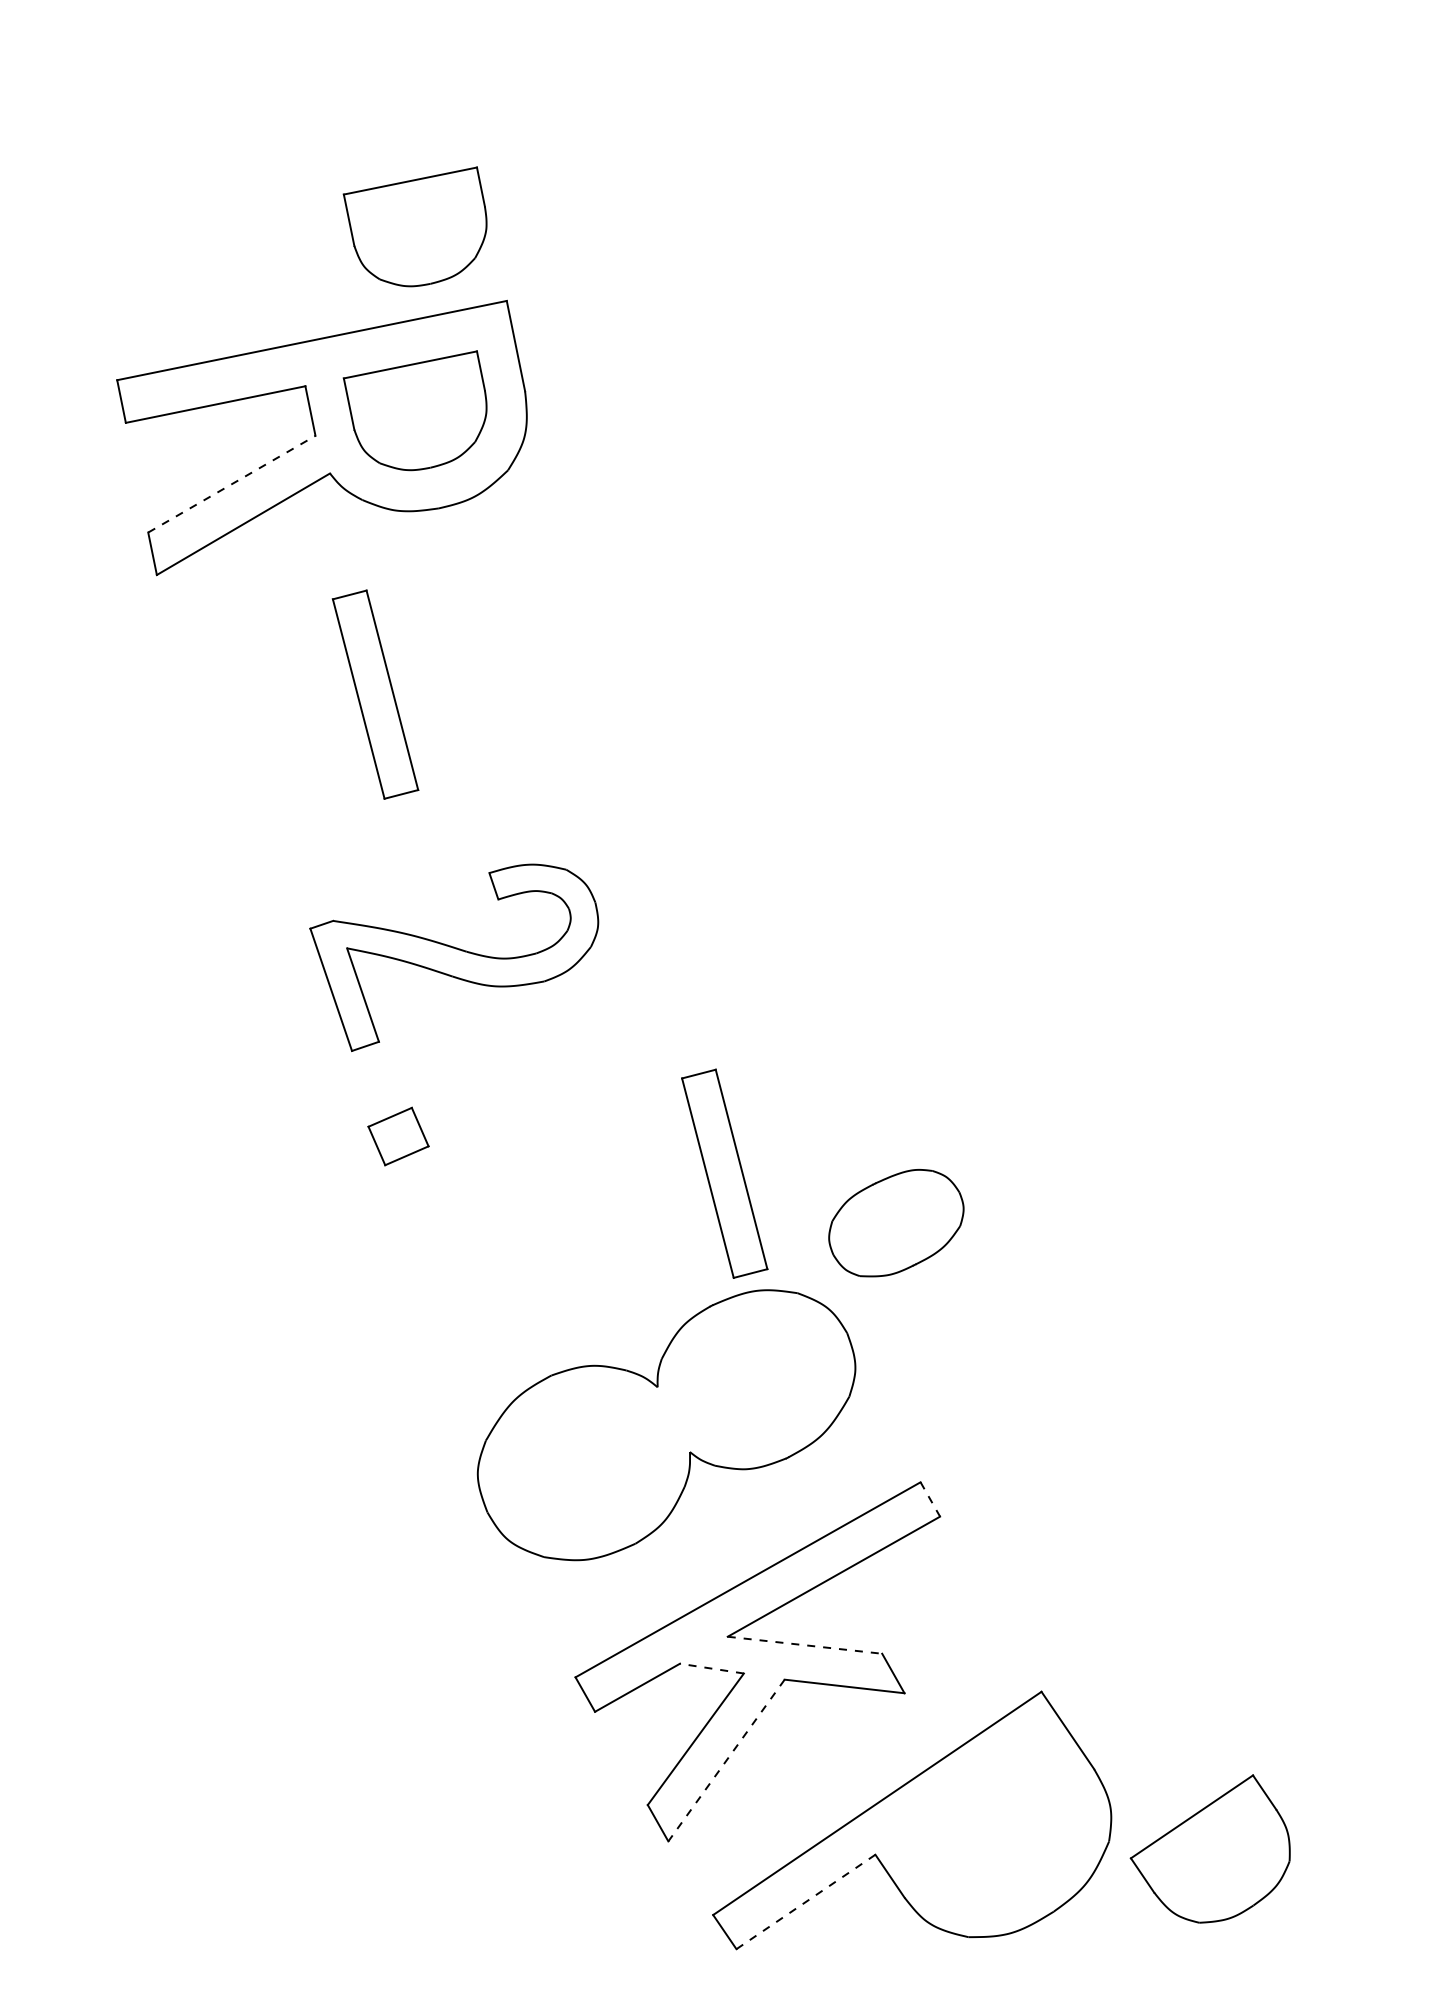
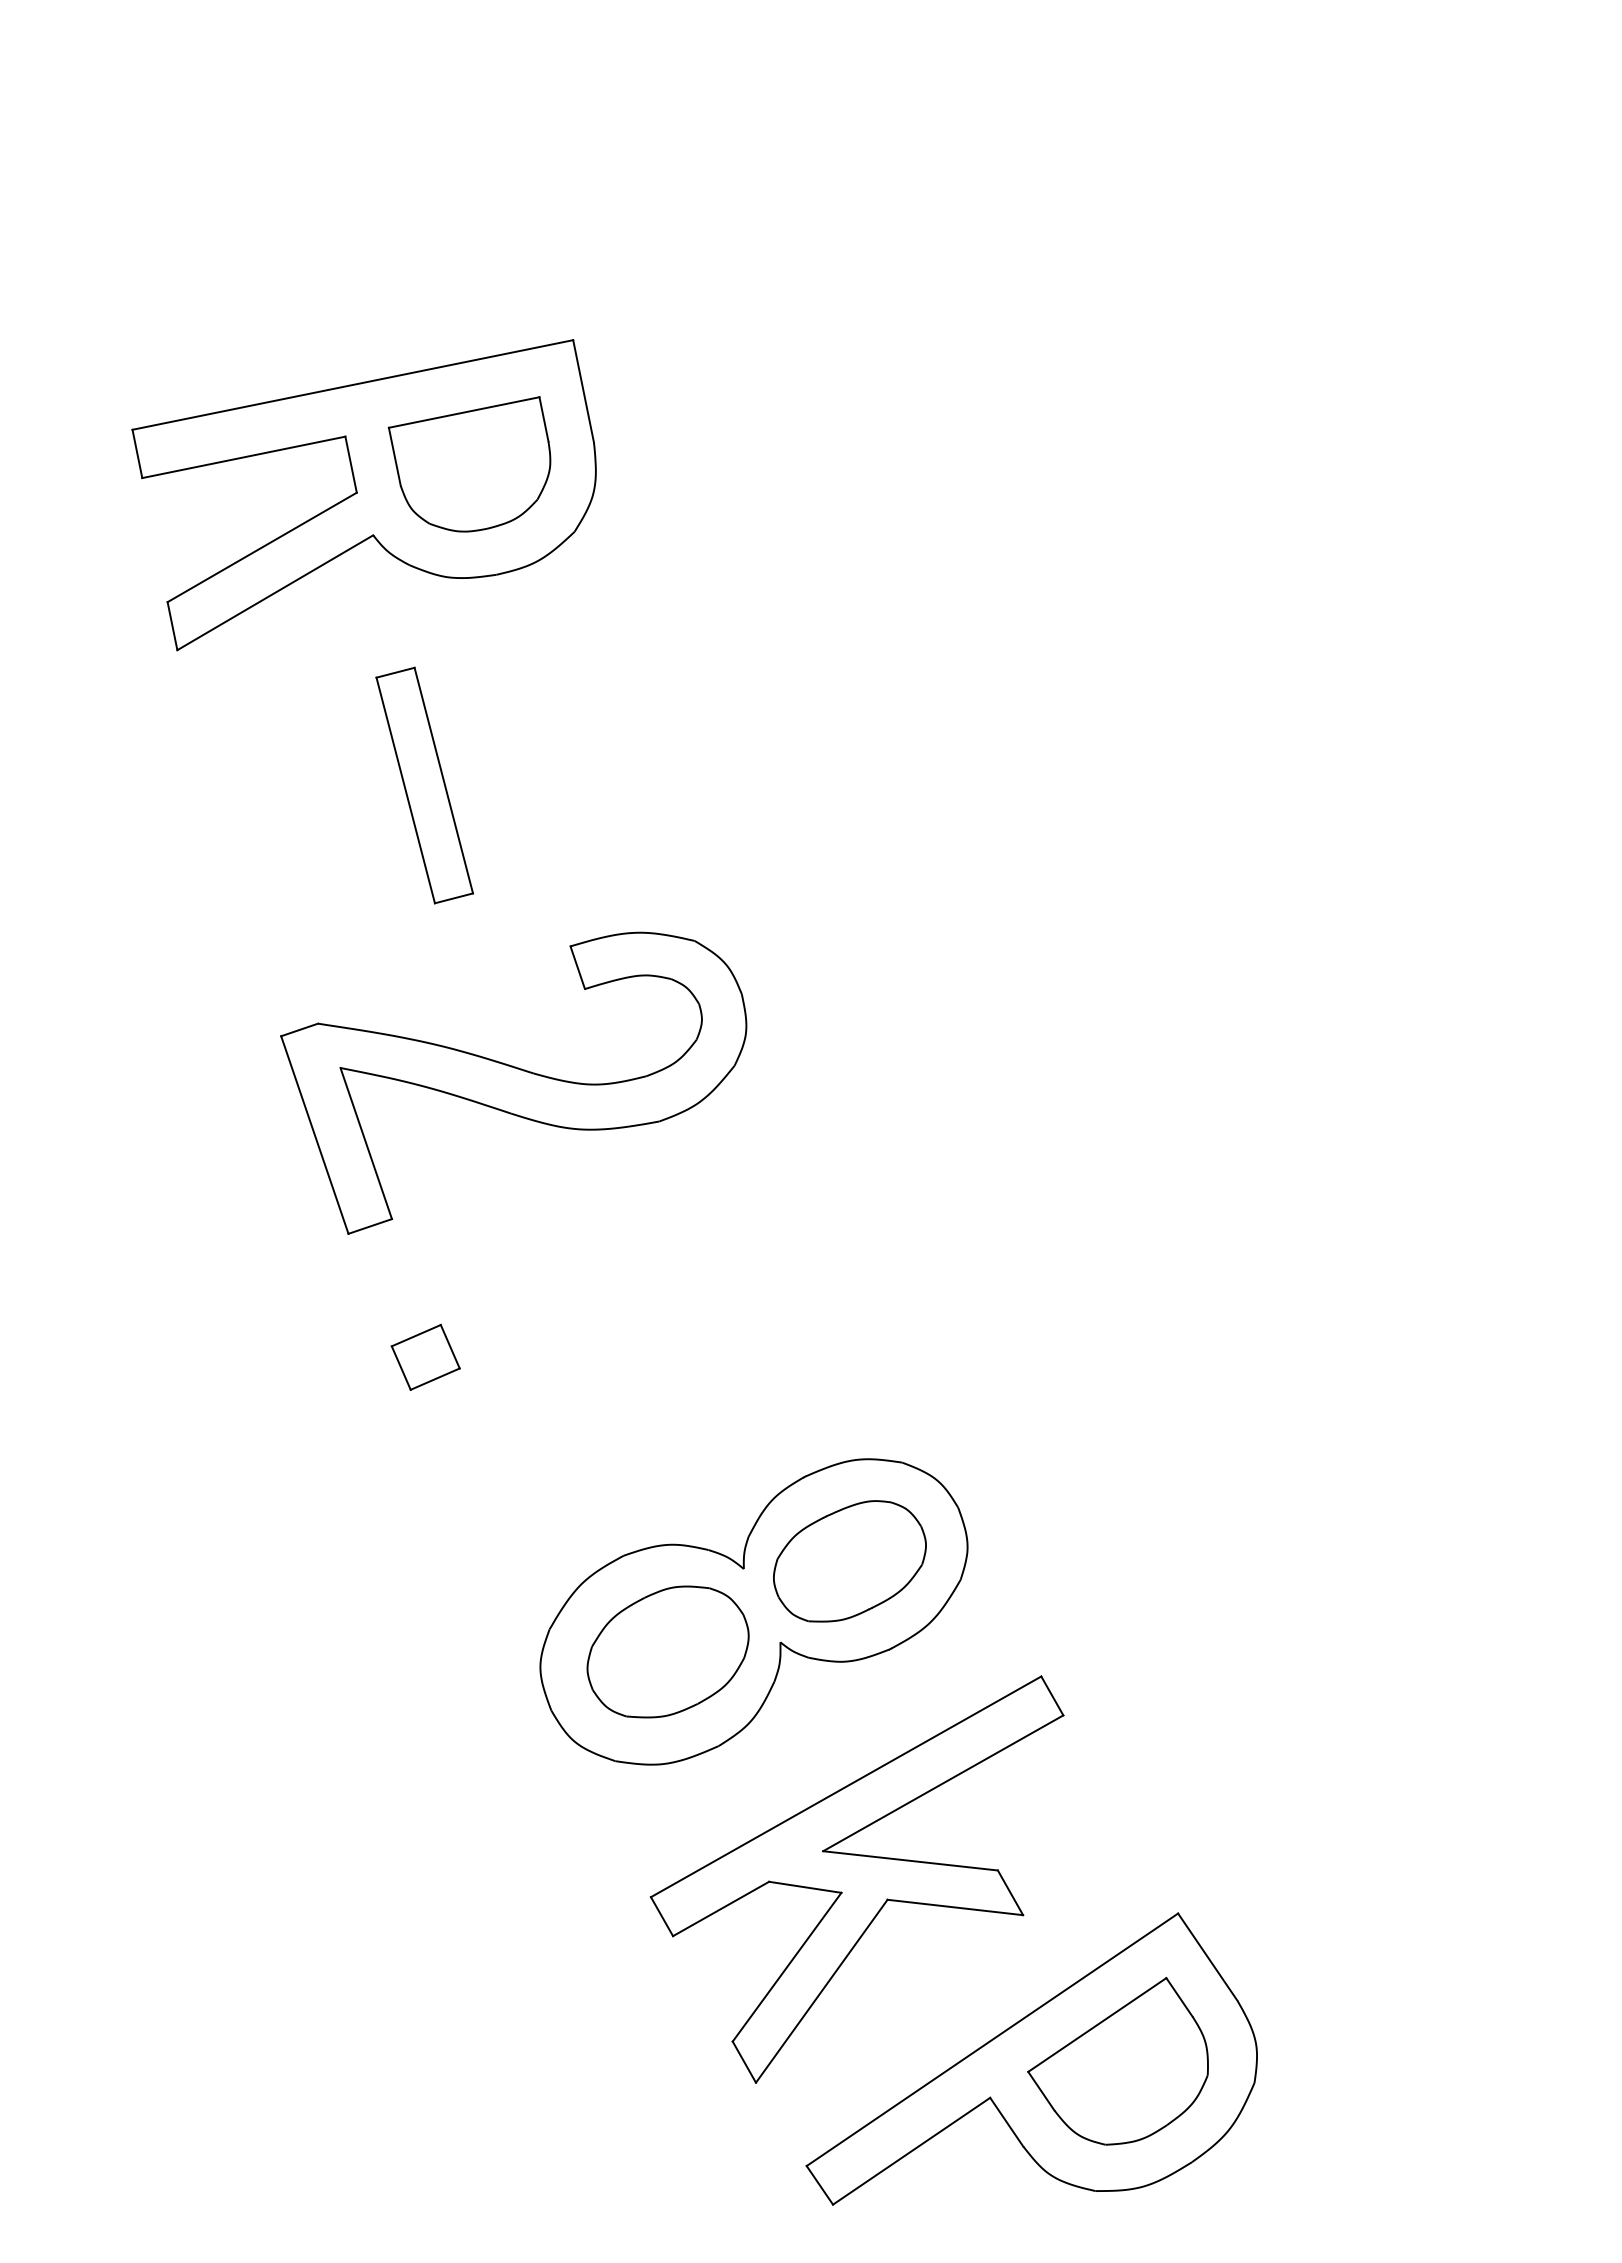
part: (415, 227) -> (469, 256), removed
line: (232, 484) -> (262, 547), dashed -> solid
part: (454, 957) -> (513, 1082), size x1.43
part: (398, 1135) -> (425, 1356), moved
part: (724, 1173) -> (819, 1327), removed
part: (896, 1223) -> (849, 1561), moved
part: (590, 1460) -> (667, 1651), added
line: (930, 1499) -> (1052, 1696), dashed -> solid
line: (804, 1644) -> (910, 1860), dashed -> solid
line: (712, 1668) -> (805, 1887), dashed -> solid
line: (726, 1760) -> (821, 1991), dashed -> solid
part: (1209, 1849) -> (1117, 2061), moved
line: (805, 1902) -> (911, 2151), dashed -> solid

